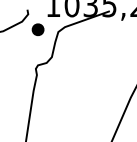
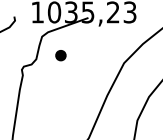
part: (37, 29) -> (60, 55), moved

